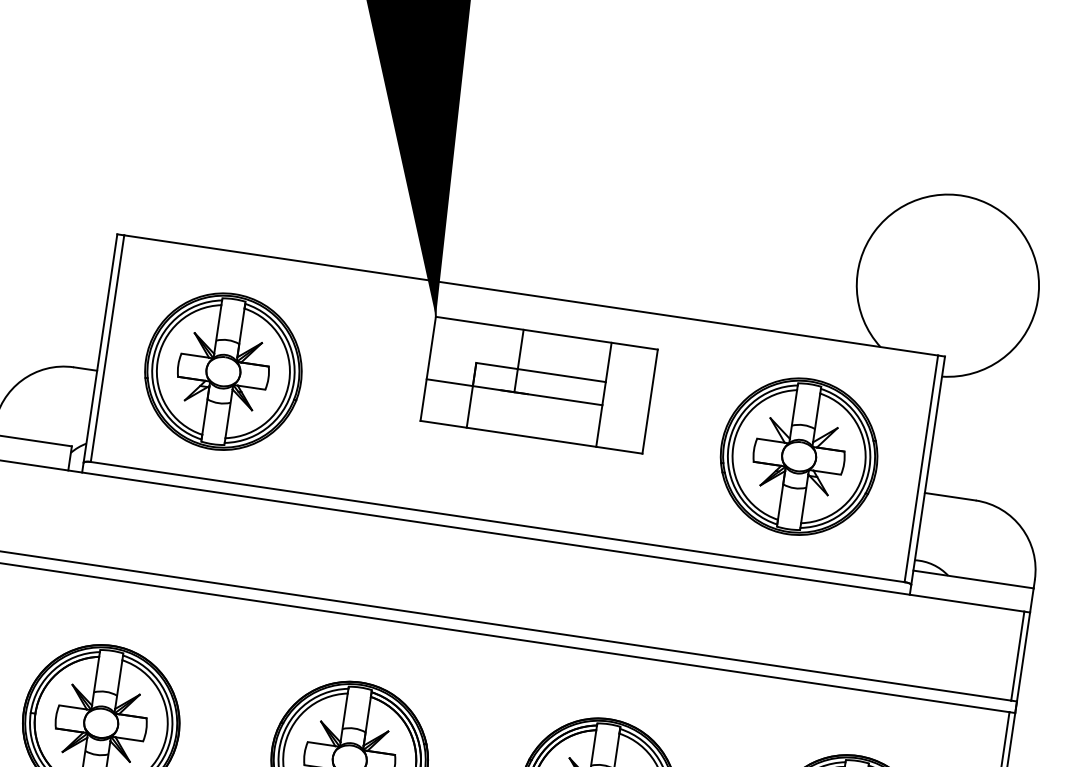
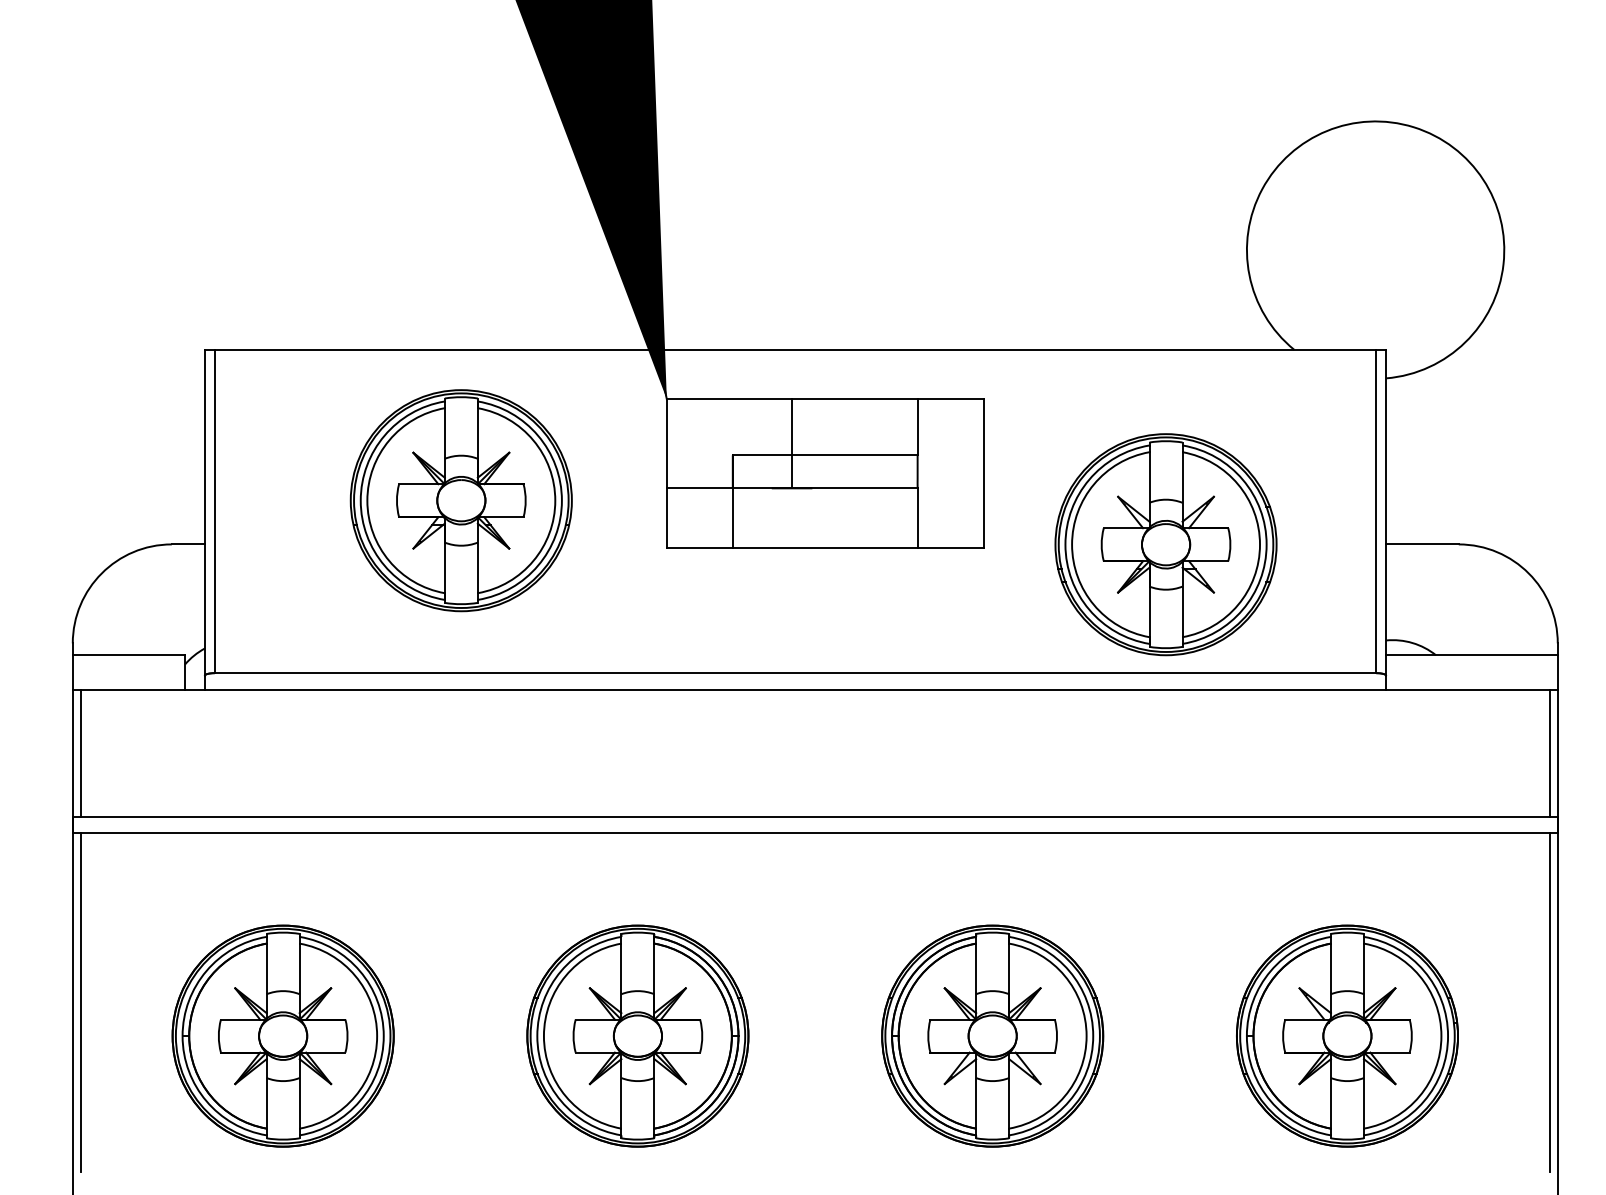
part: (222, 371) -> (460, 500), moved
part: (798, 456) -> (1165, 544), moved

